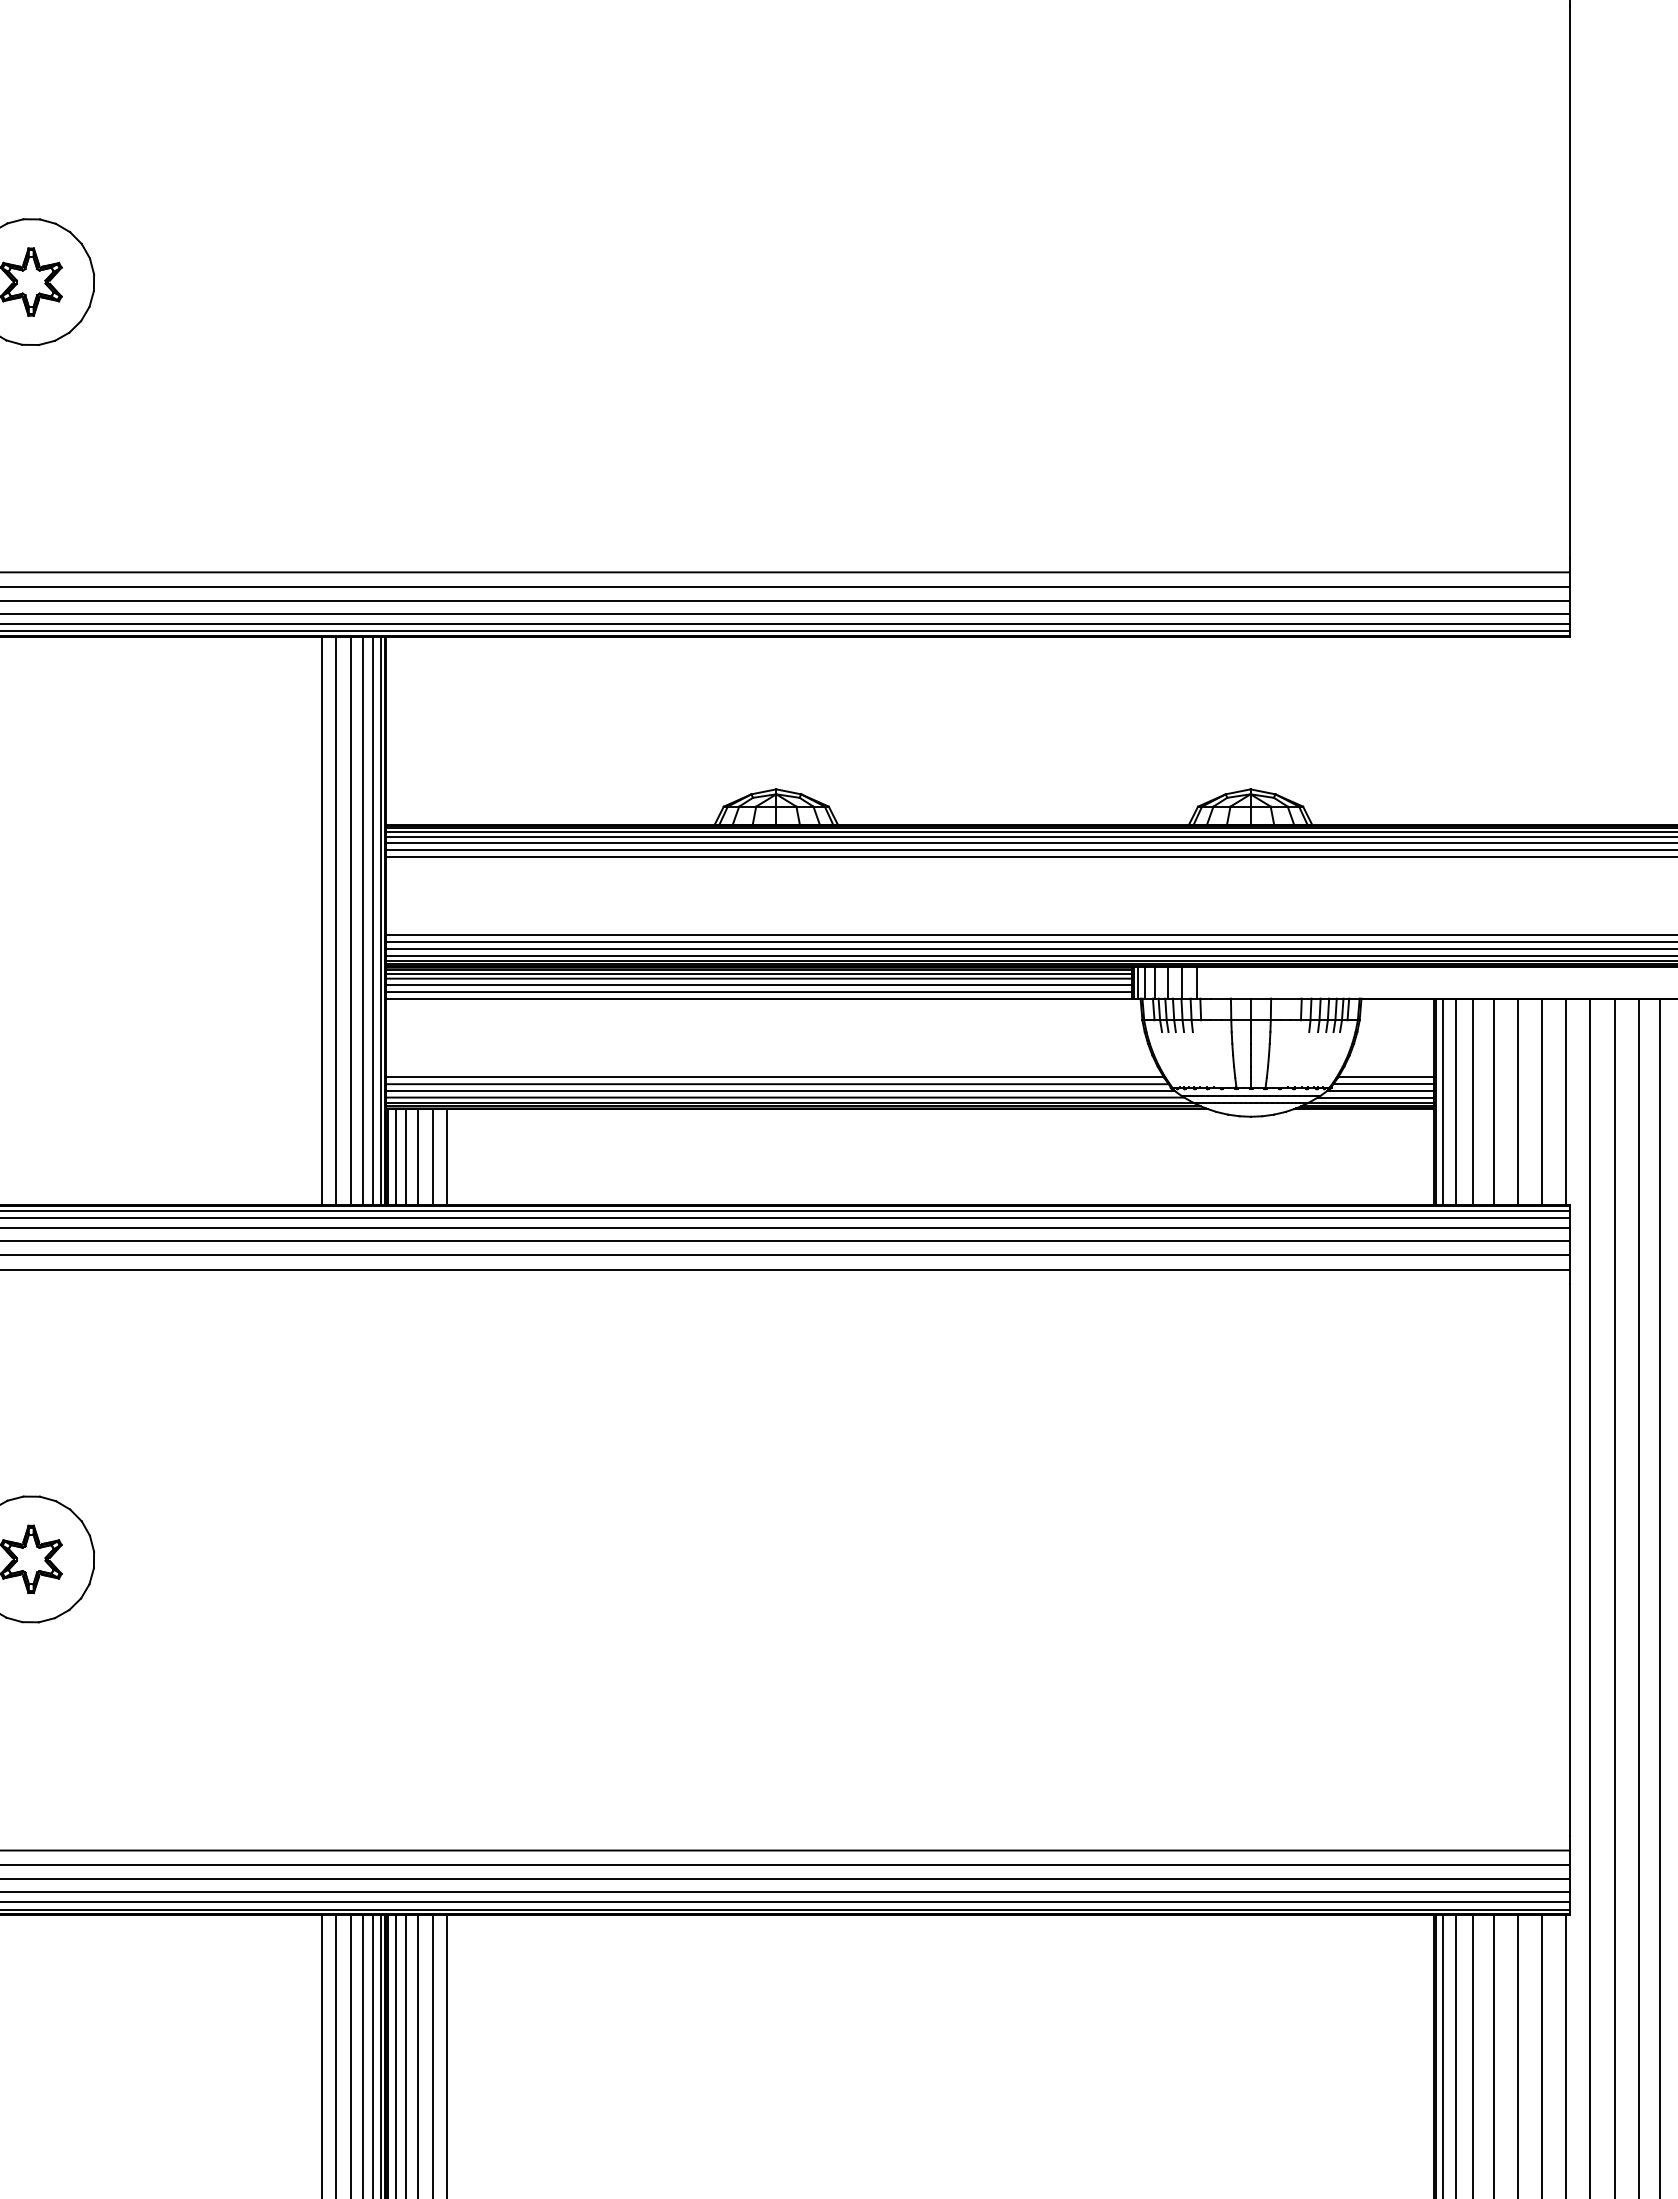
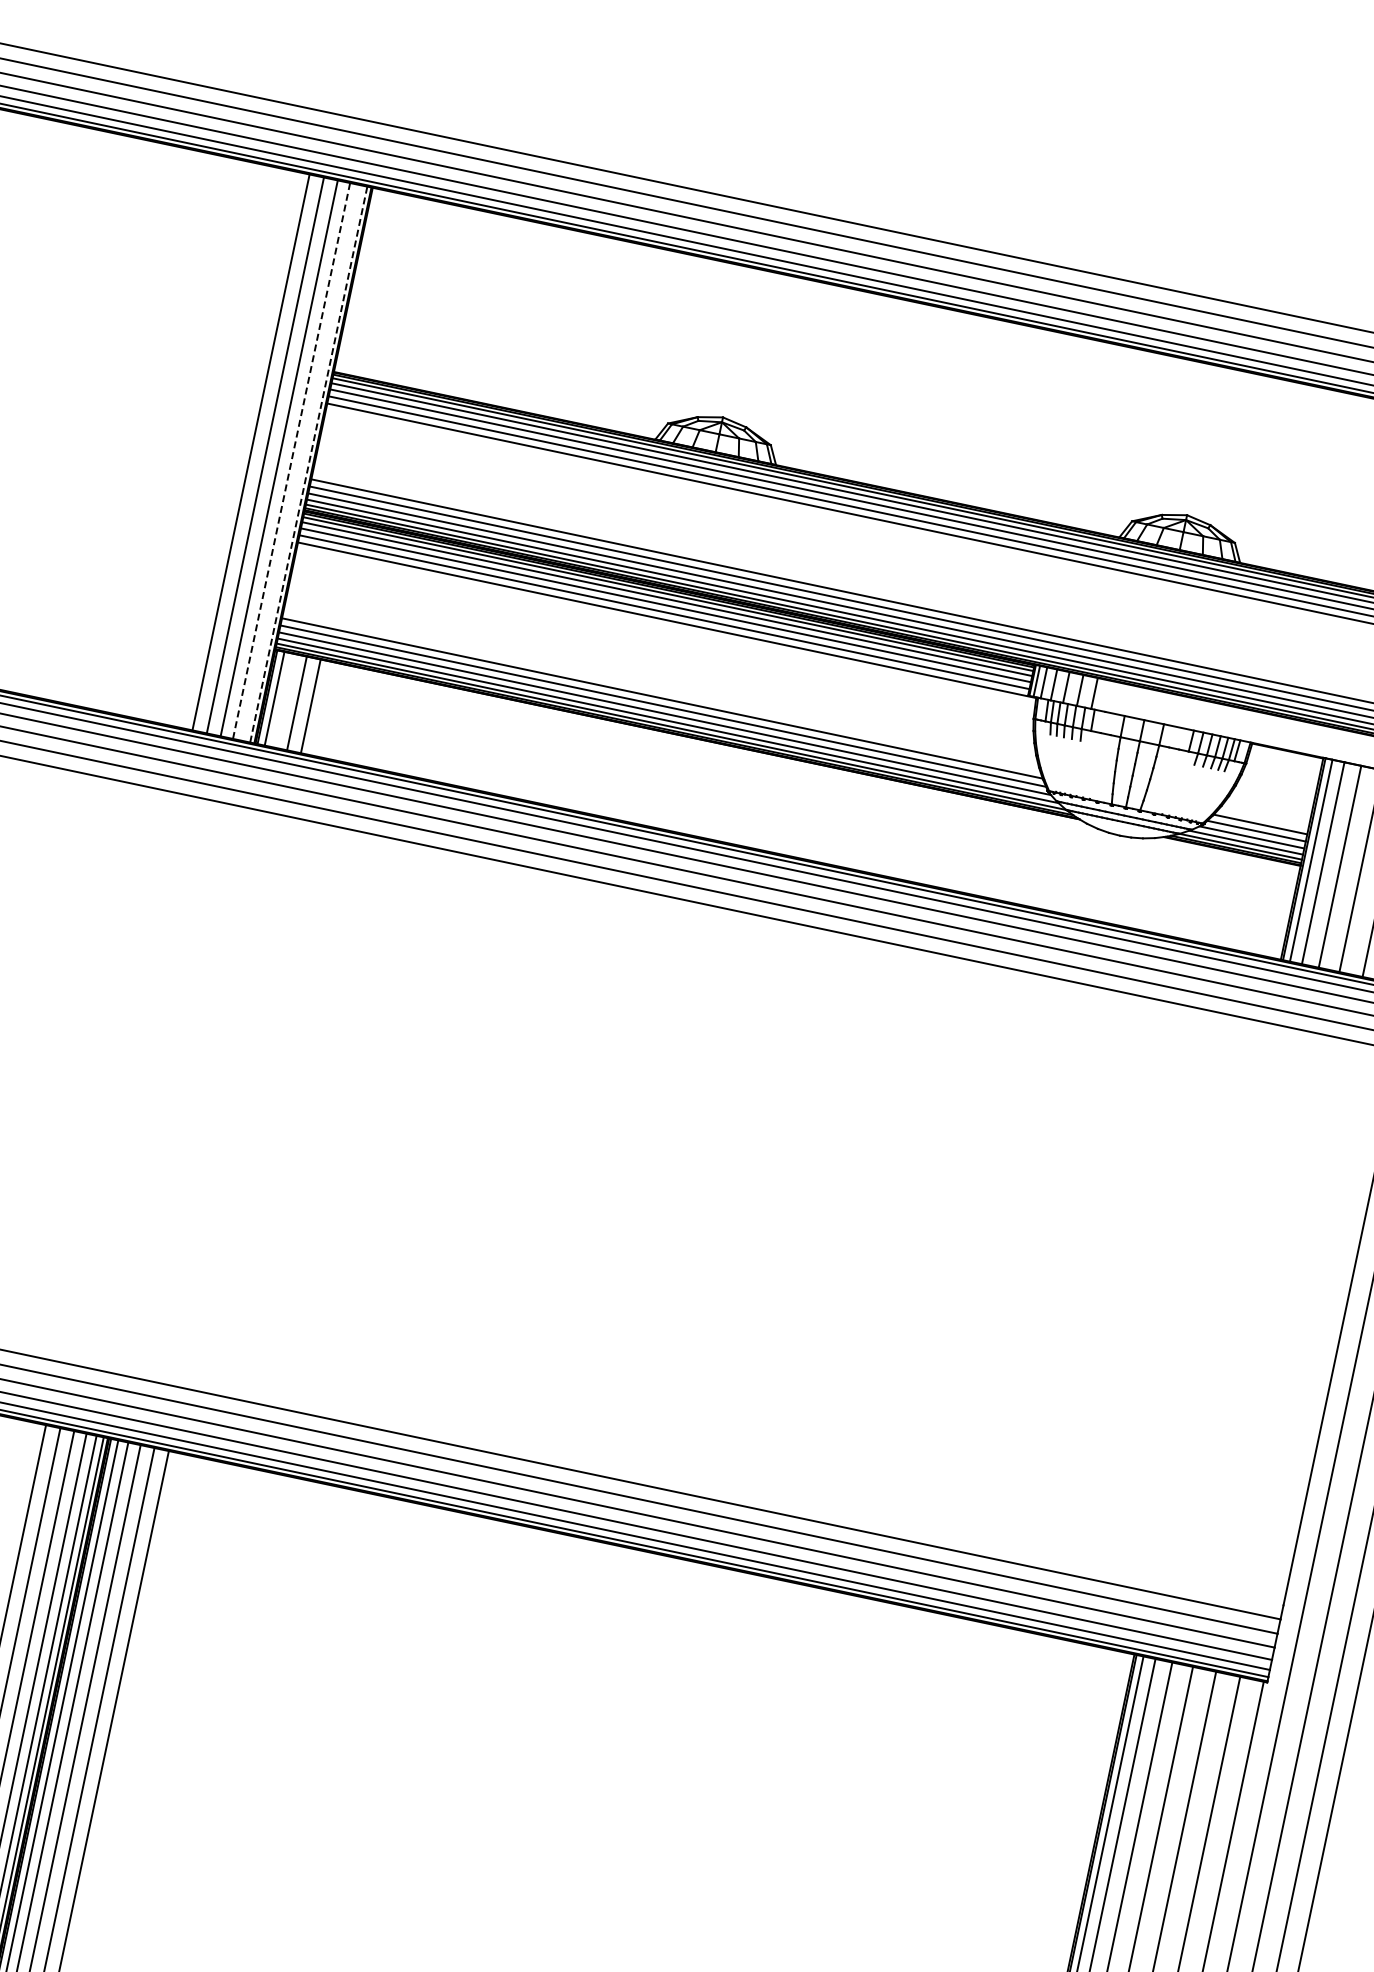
line: (363, 920) -> (292, 460), solid -> dashed
line: (373, 920) -> (301, 462), removed
line: (380, 920) -> (308, 464), solid -> dashed
line: (405, 1156) -> (284, 700), removed
line: (447, 1156) -> (325, 708), removed

